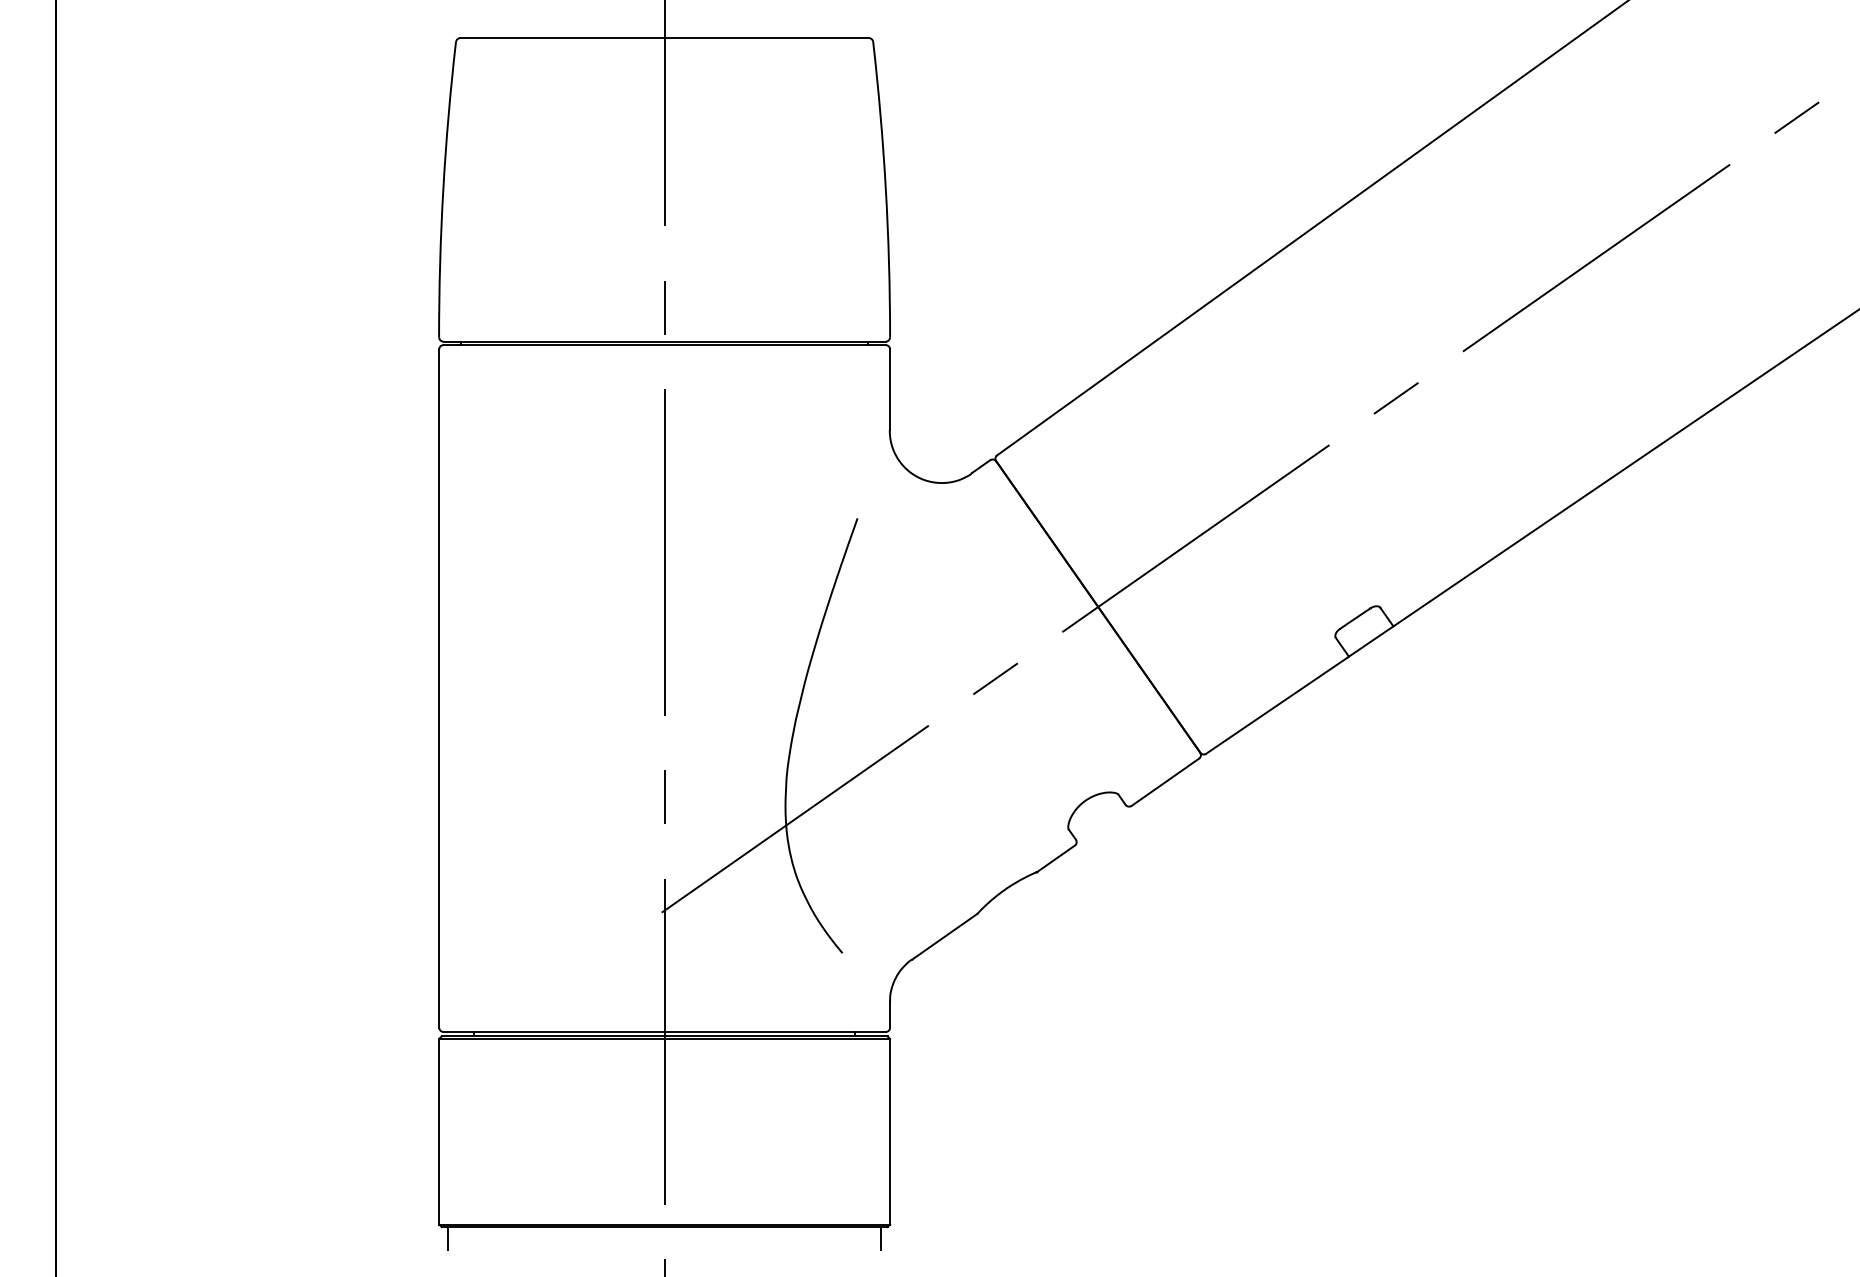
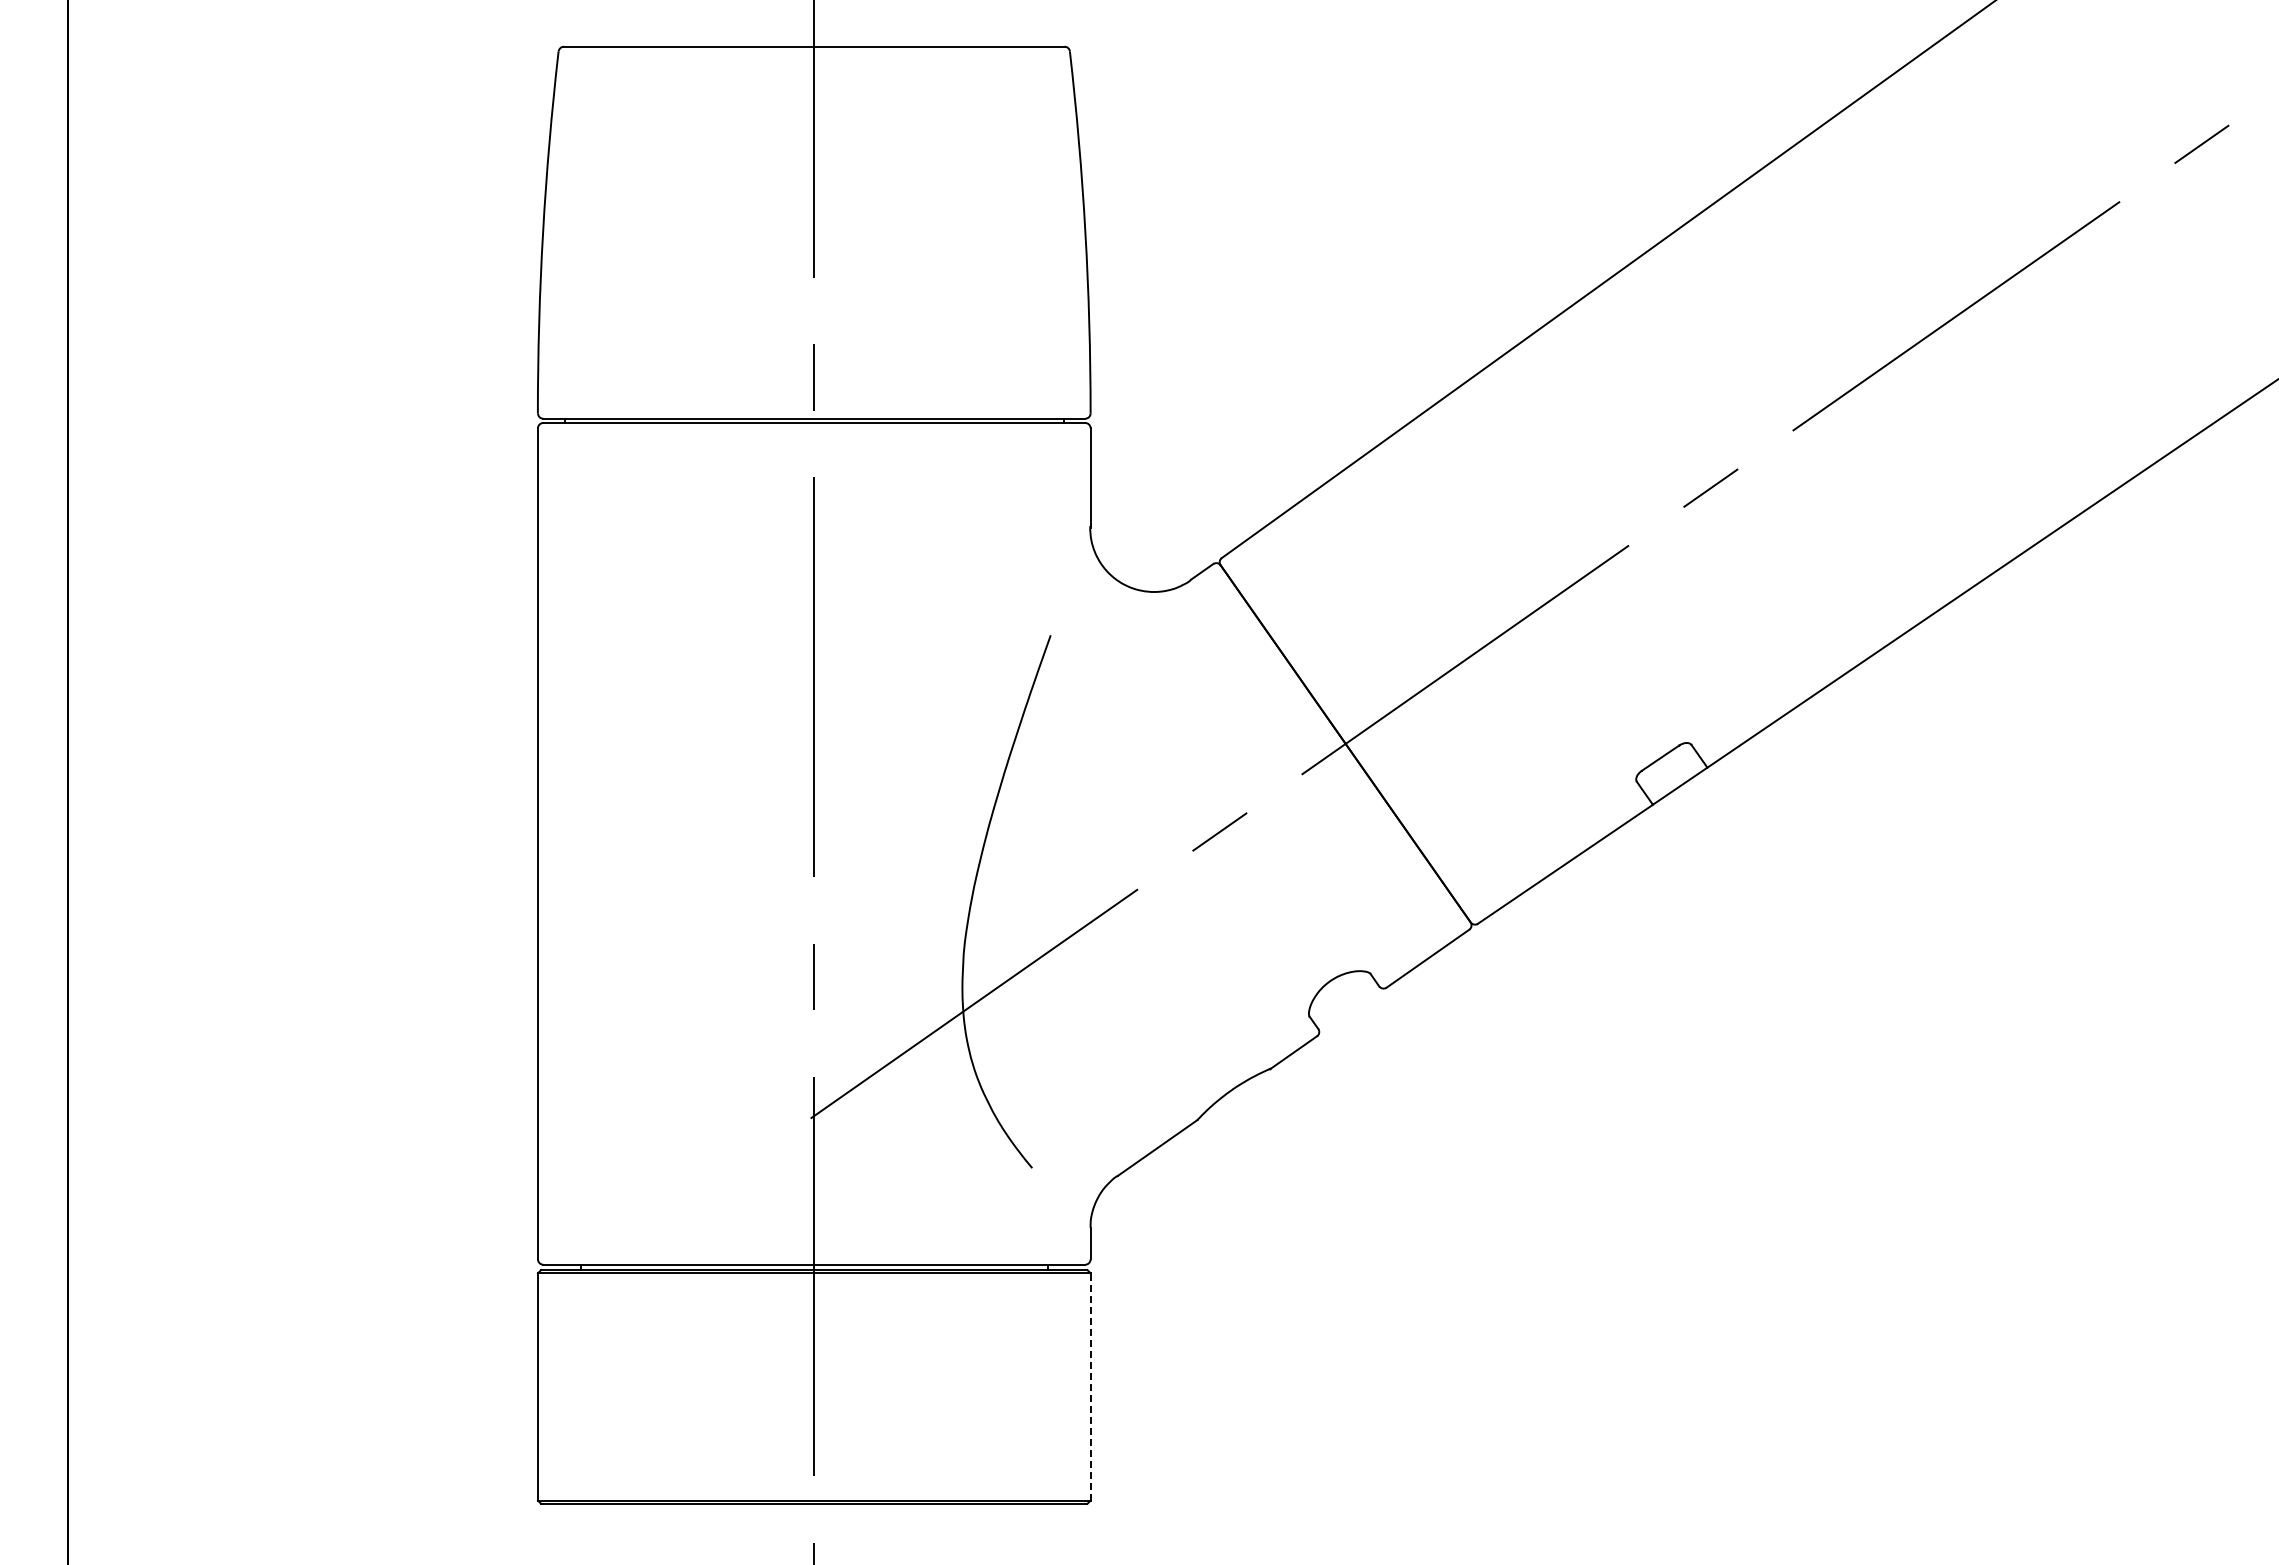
line: (890, 1131) -> (1090, 1386), solid -> dashed
line: (447, 1238) -> (548, 1517), removed
line: (881, 1238) -> (1079, 1517), removed

